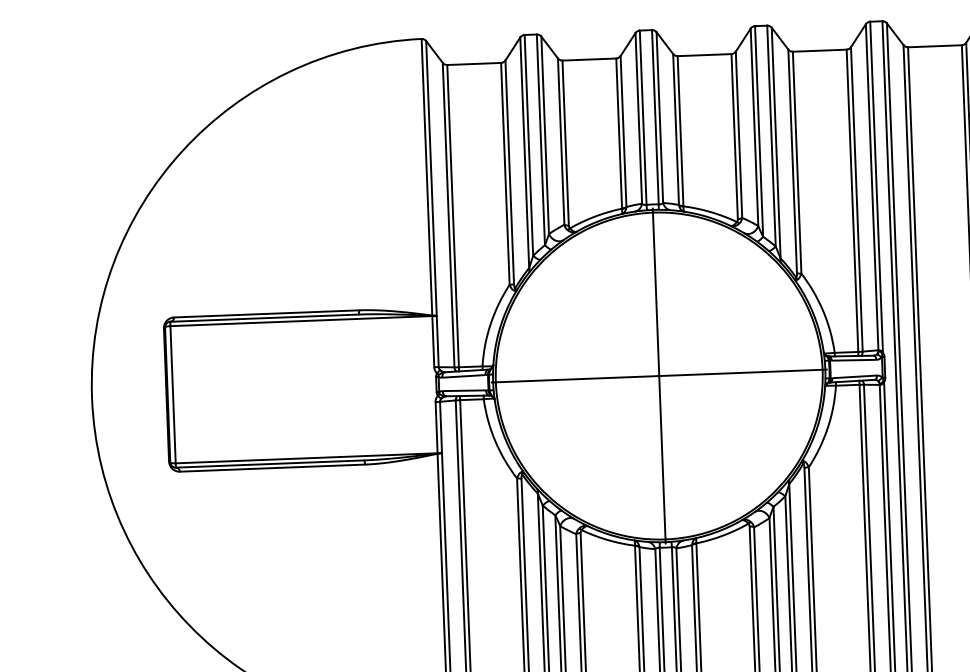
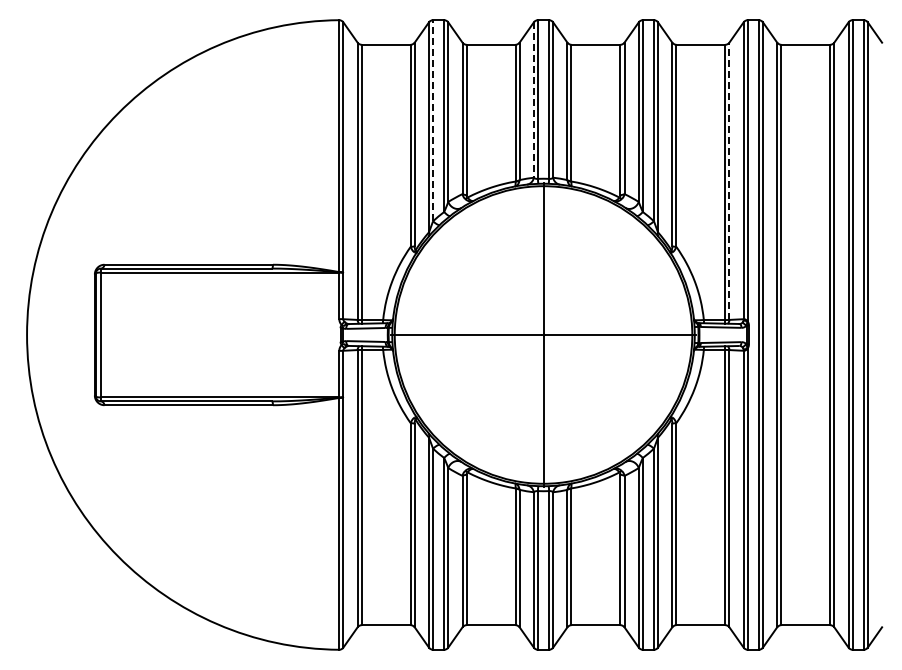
line: (638, 117) -> (533, 99), solid -> dashed
line: (529, 145) -> (433, 120), solid -> dashed
line: (856, 199) -> (729, 181), solid -> dashed

